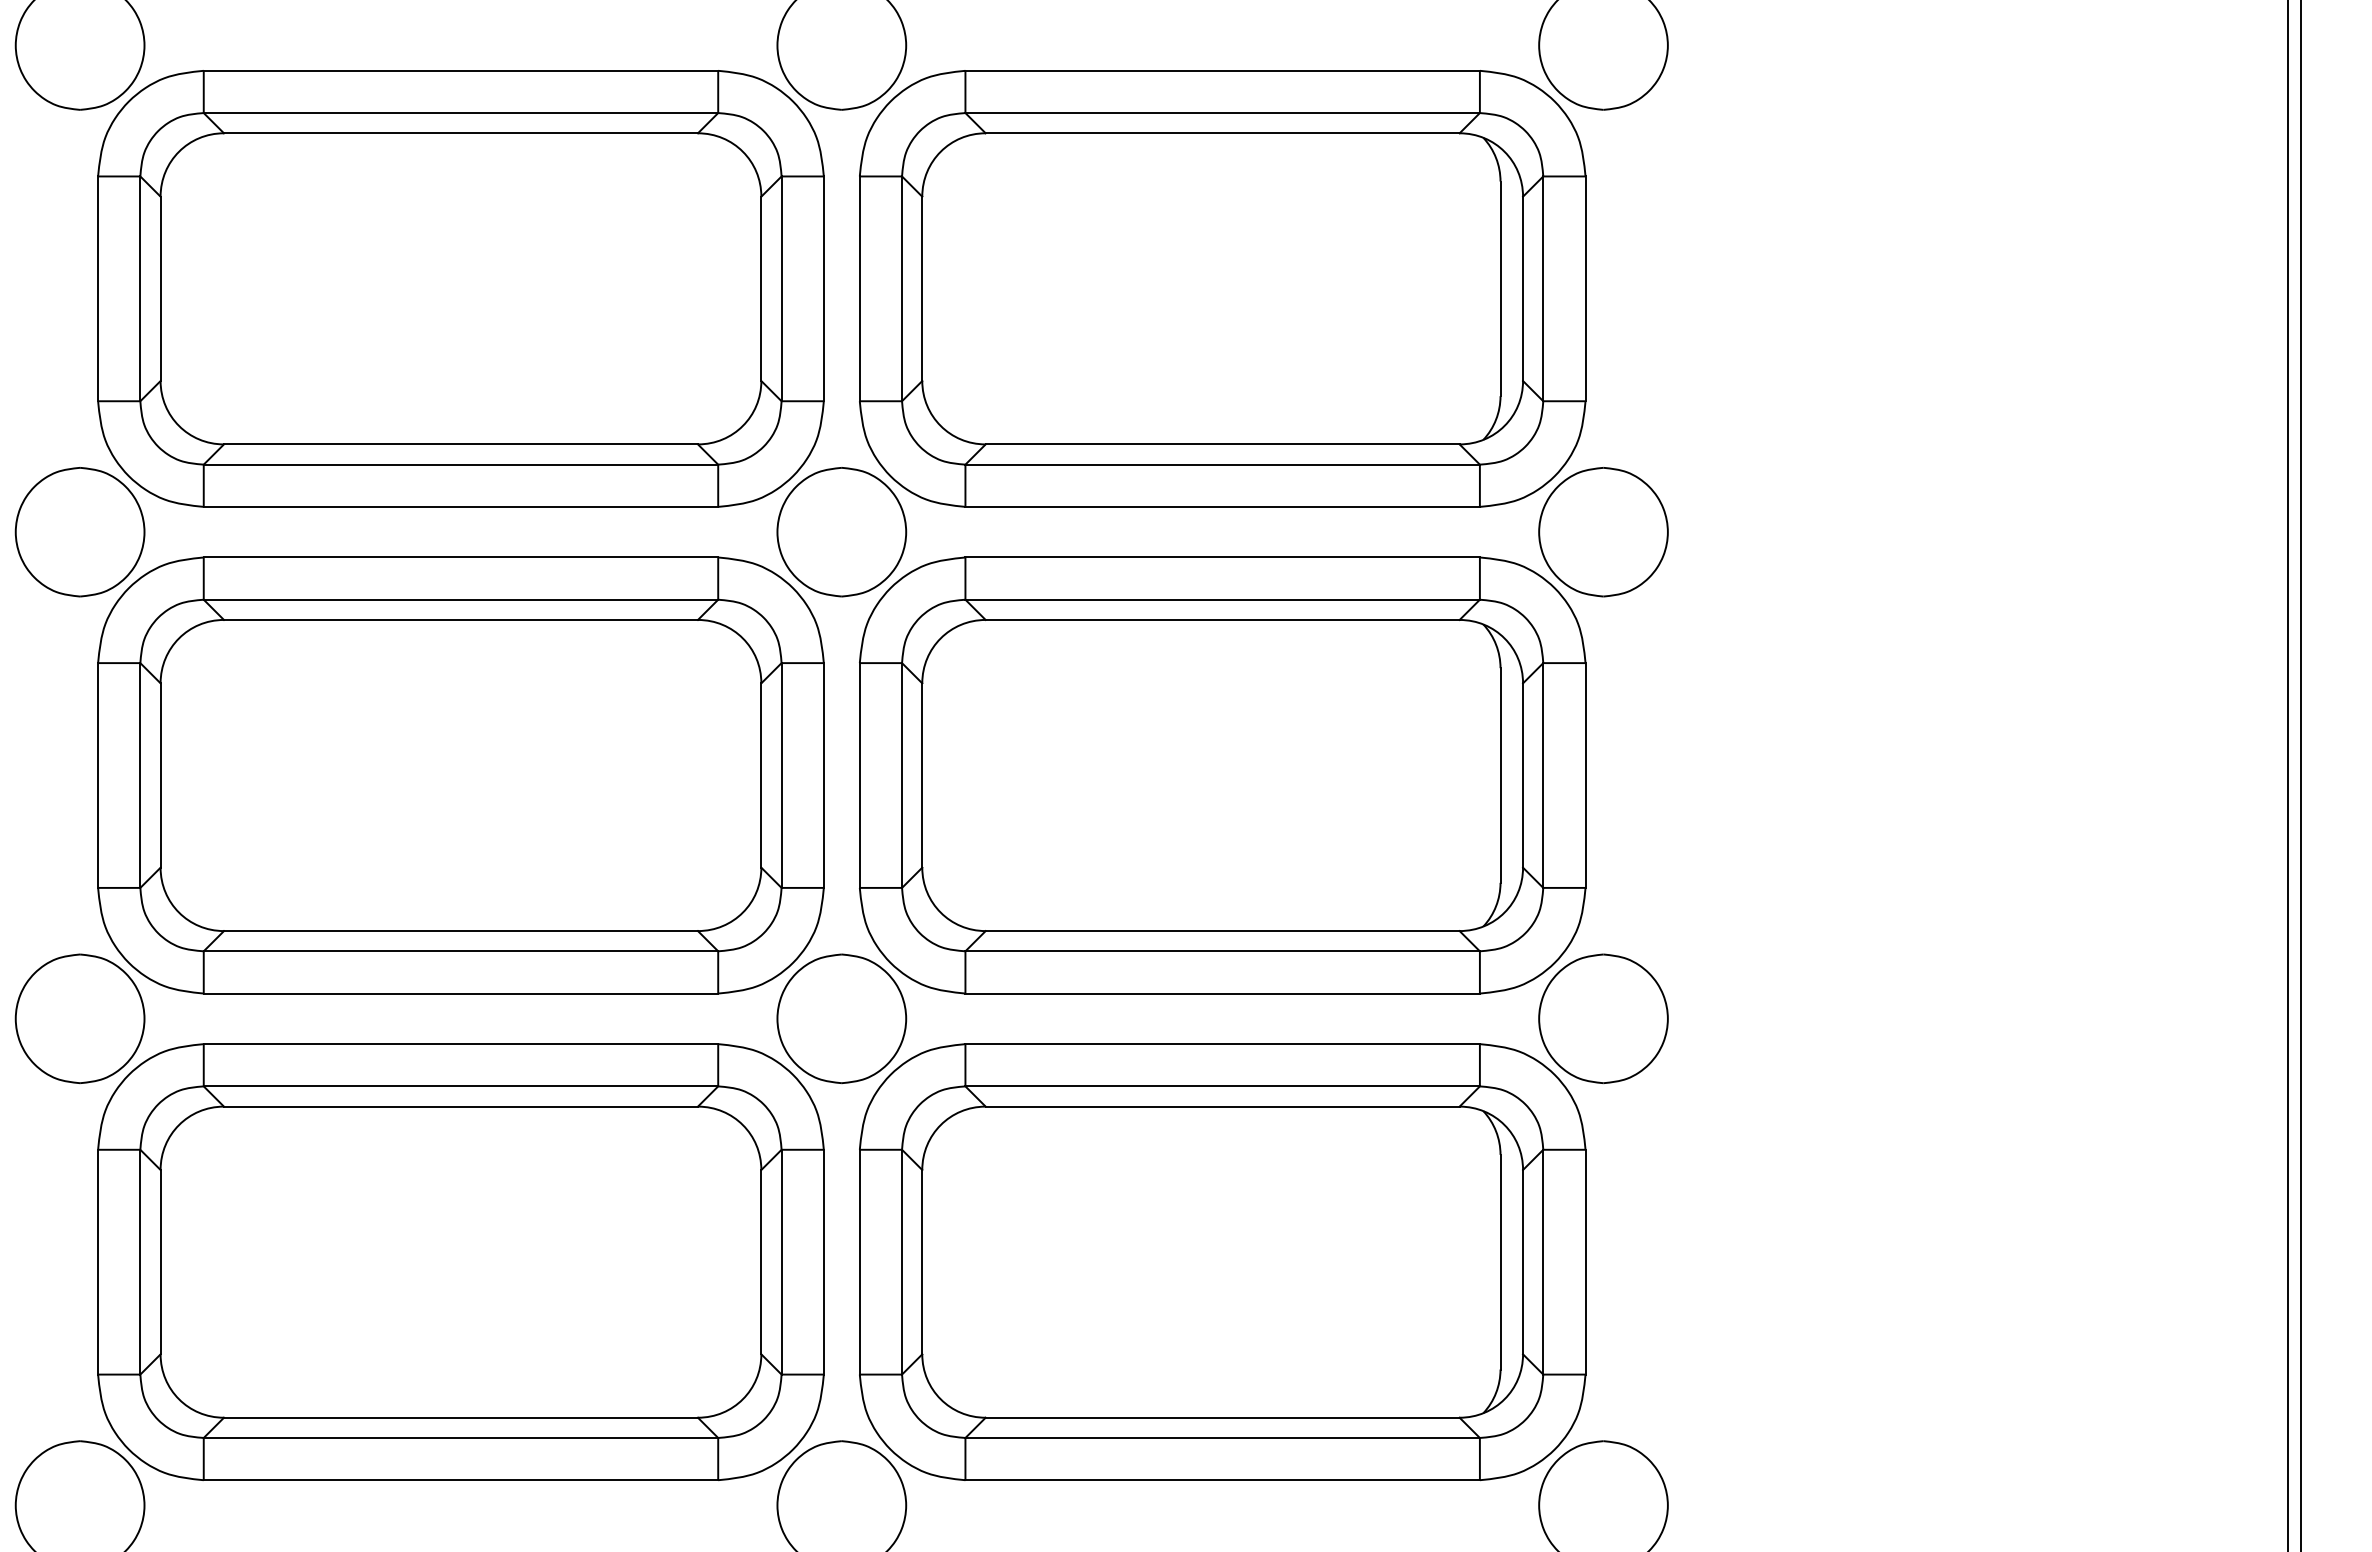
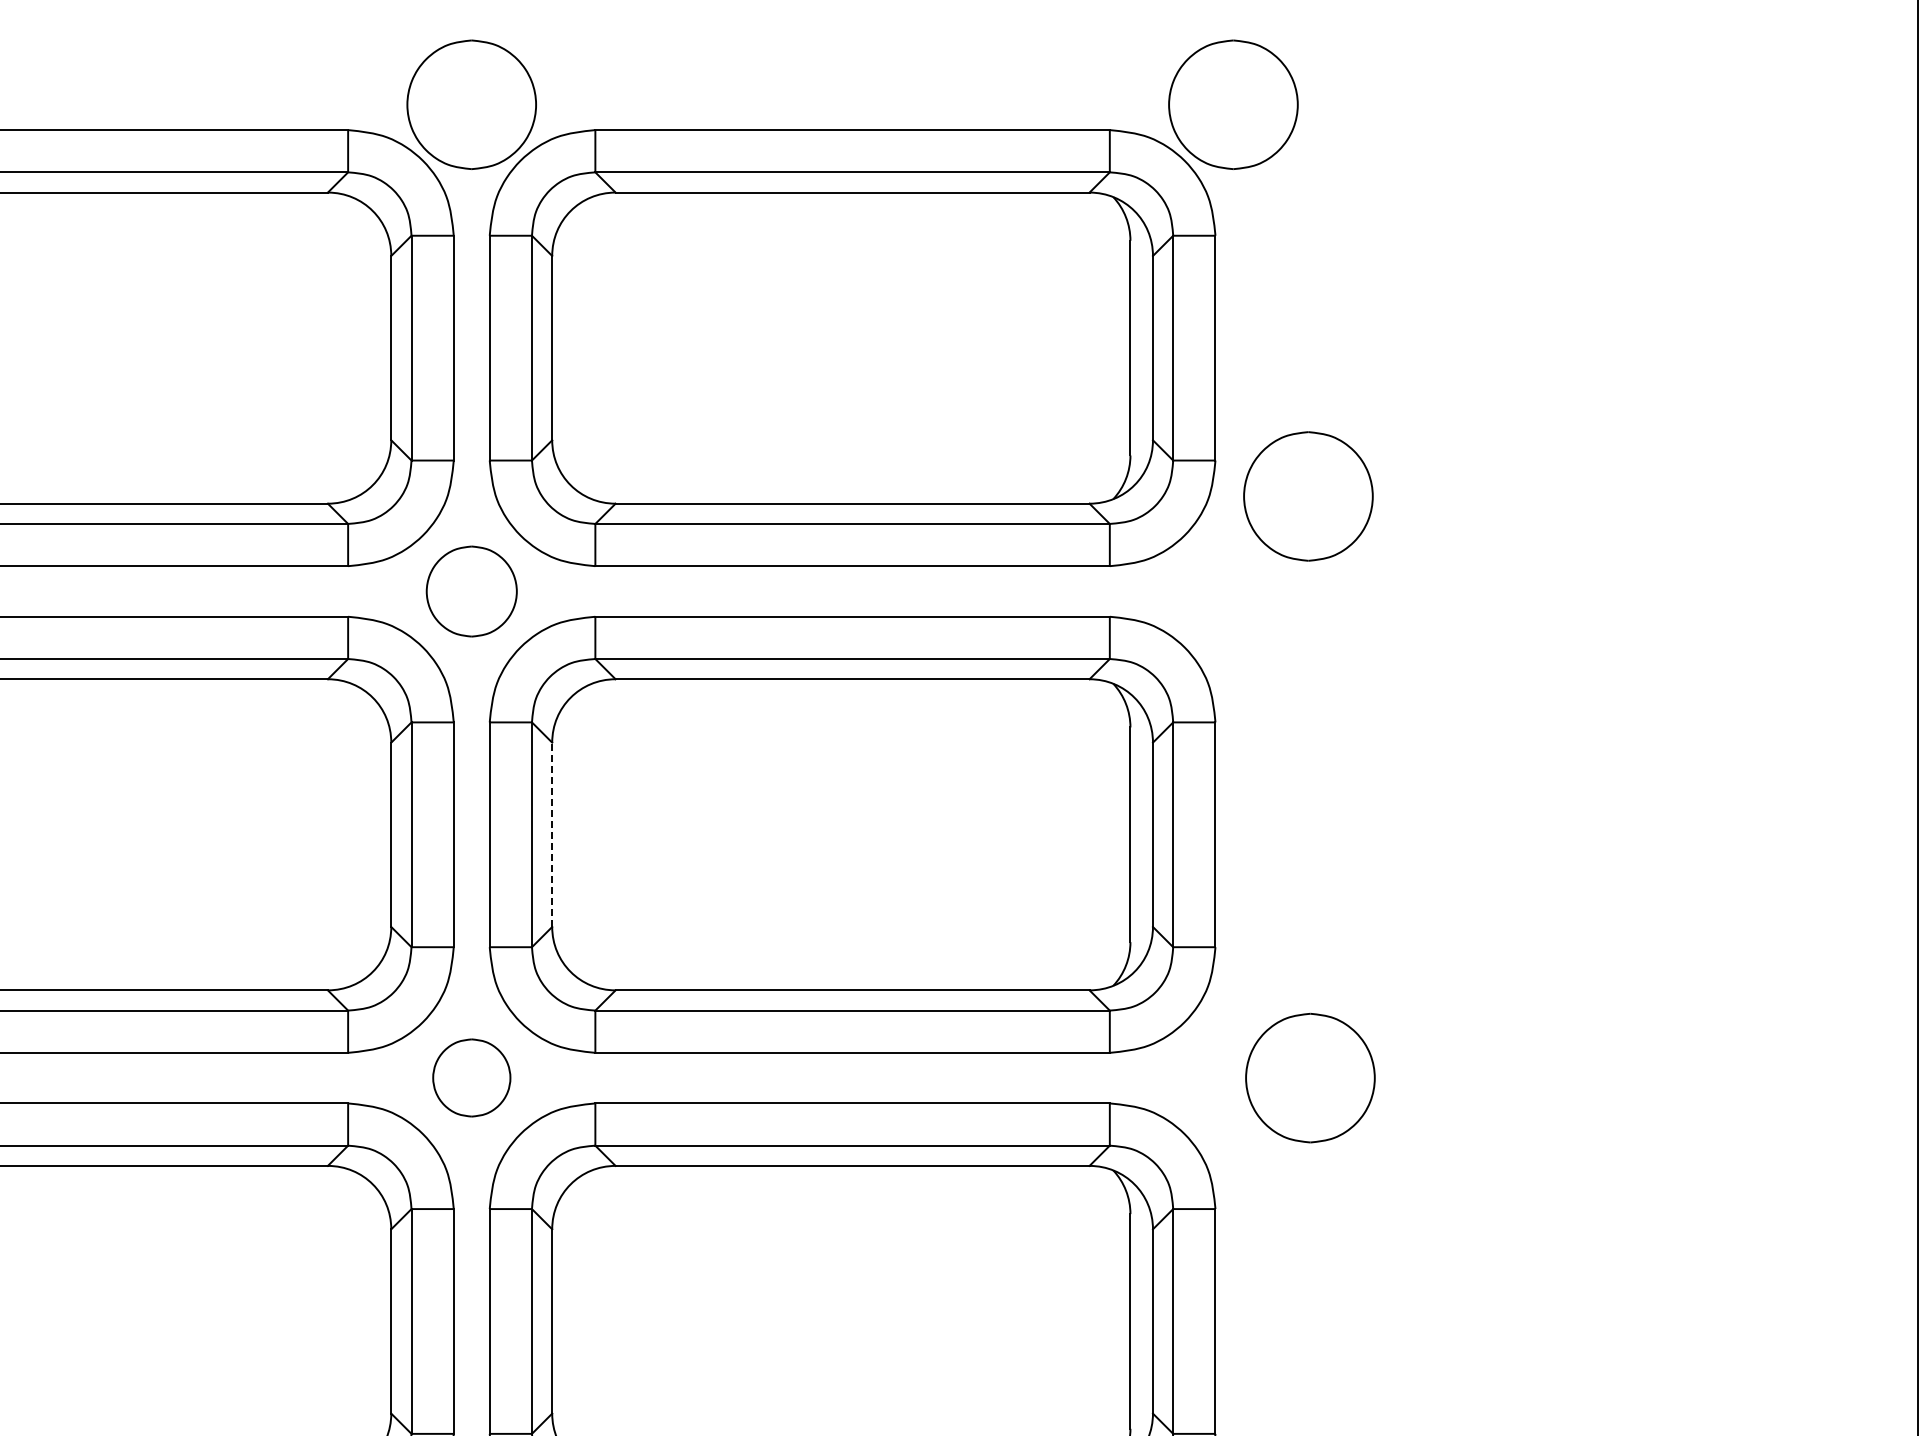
part: (841, 532) -> (471, 591), size x0.7
part: (1603, 532) -> (1308, 496), moved
line: (922, 775) -> (552, 834), solid -> dashed
part: (841, 1018) -> (471, 1077), size x0.6
part: (1603, 1018) -> (1310, 1077), moved

